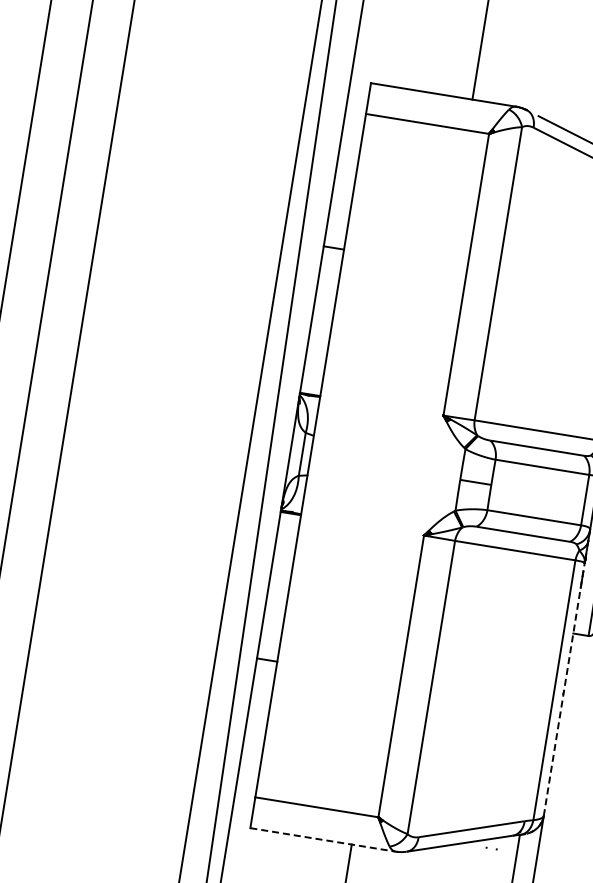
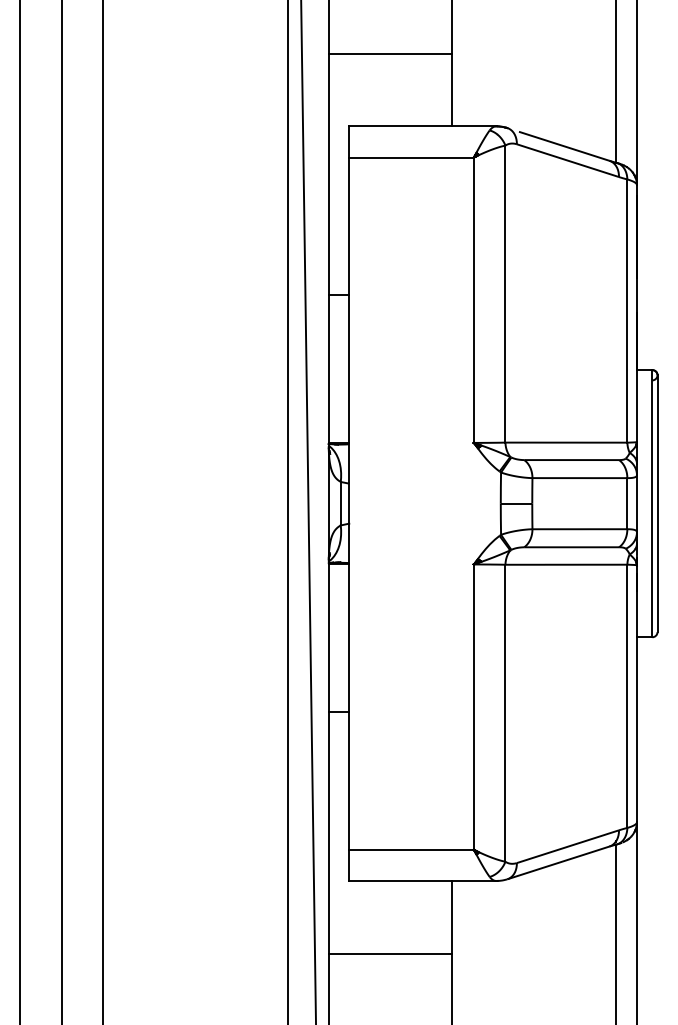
line: (423, 17) -> (390, 53), added
line: (563, 688) -> (636, 693), dashed -> solid
line: (322, 840) -> (422, 881), dashed -> solid

